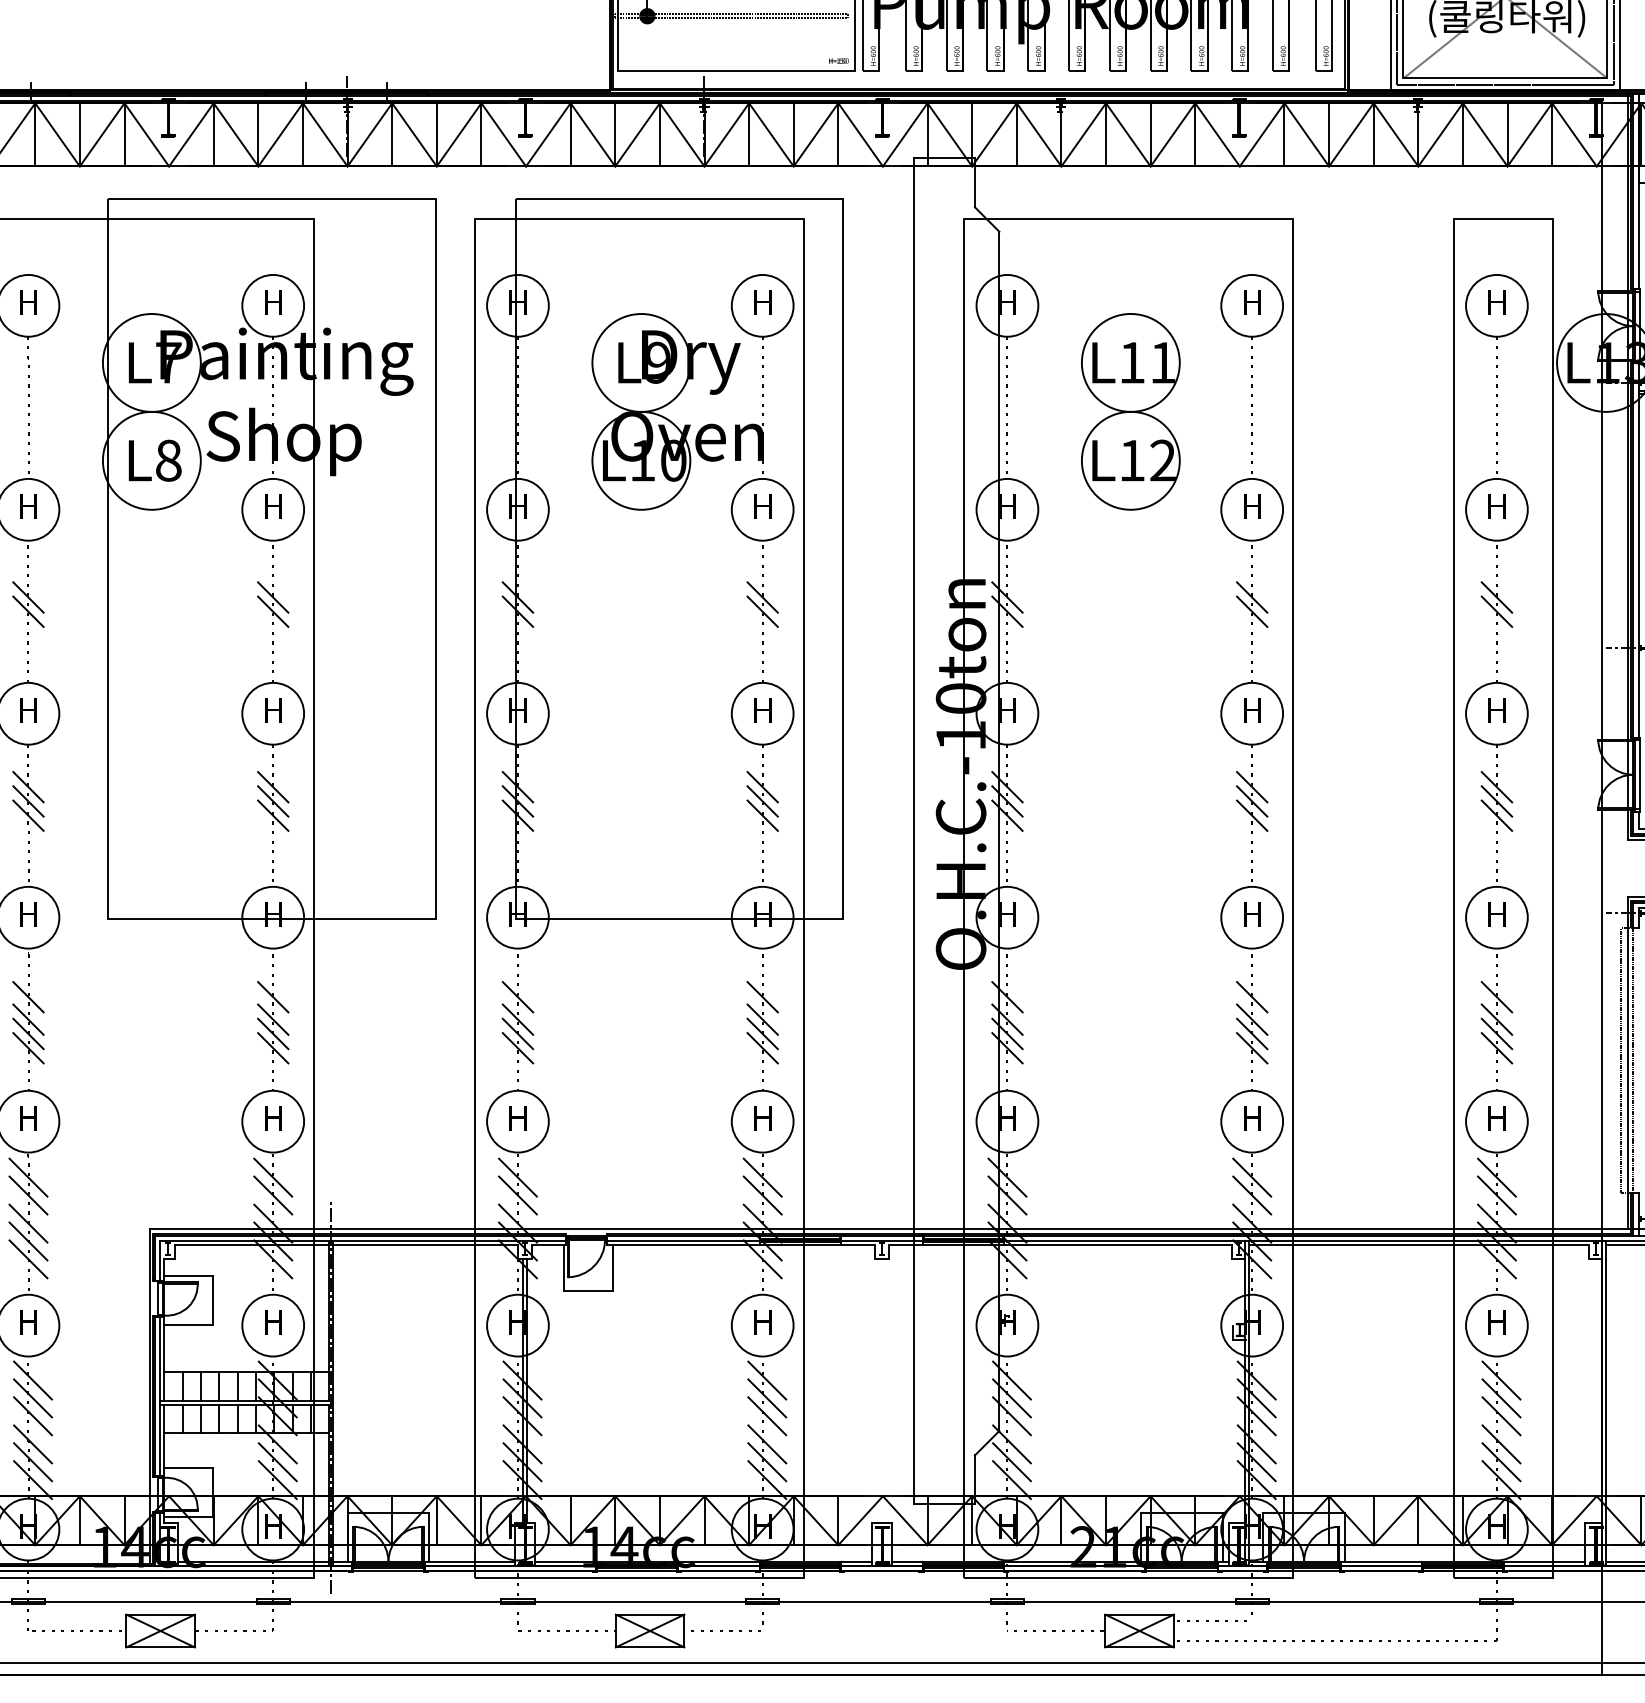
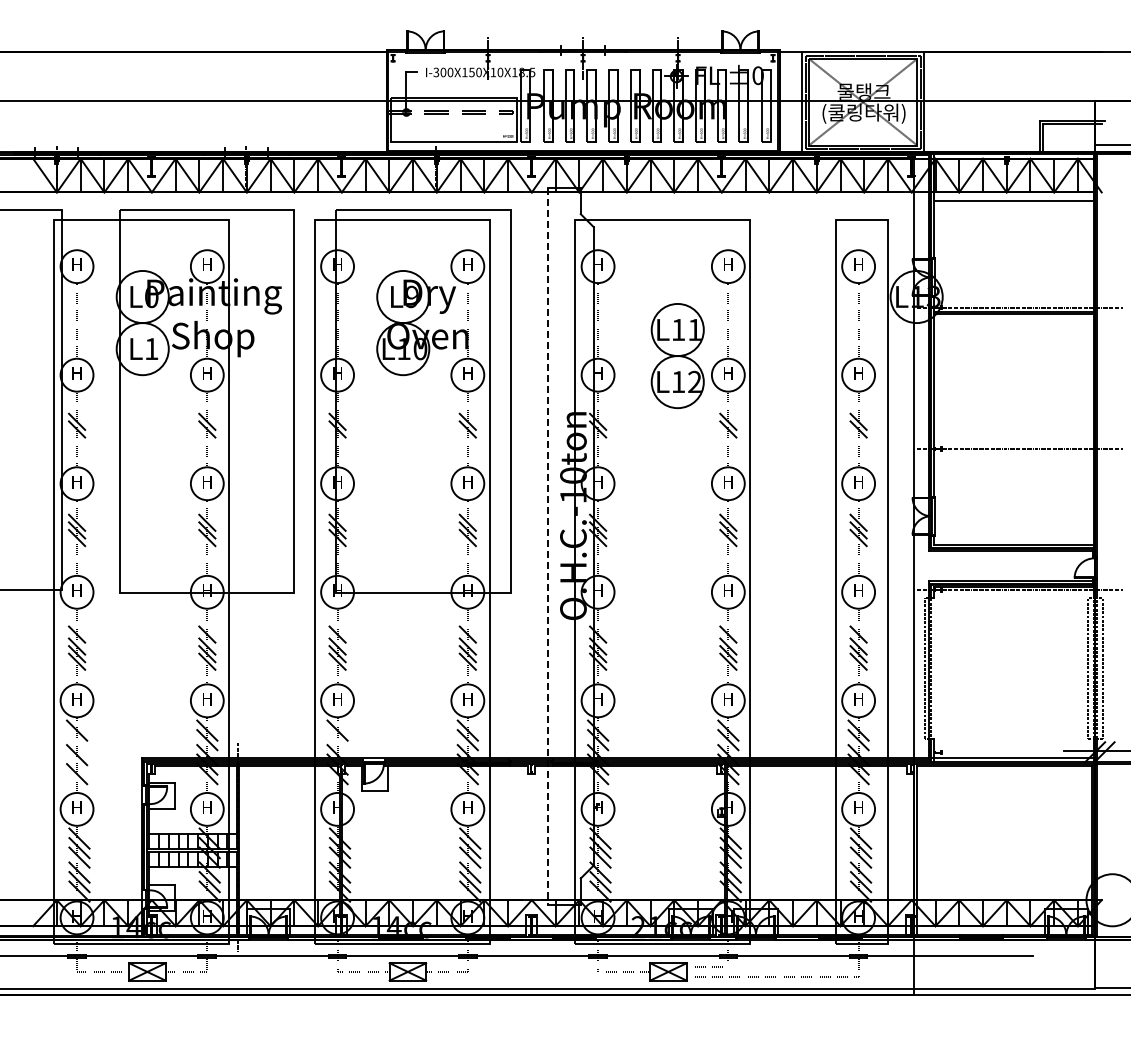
text: (168, 361) -> (151, 296), L7 -> L0
part: (1130, 412) -> (677, 356), moved
text: (168, 461) -> (151, 349), L8 -> L1
line: (914, 831) -> (548, 546), solid -> dashed
line: (29, 1196) -> (77, 740), removed
line: (517, 1196) -> (337, 740), removed
line: (29, 1241) -> (77, 764), removed

